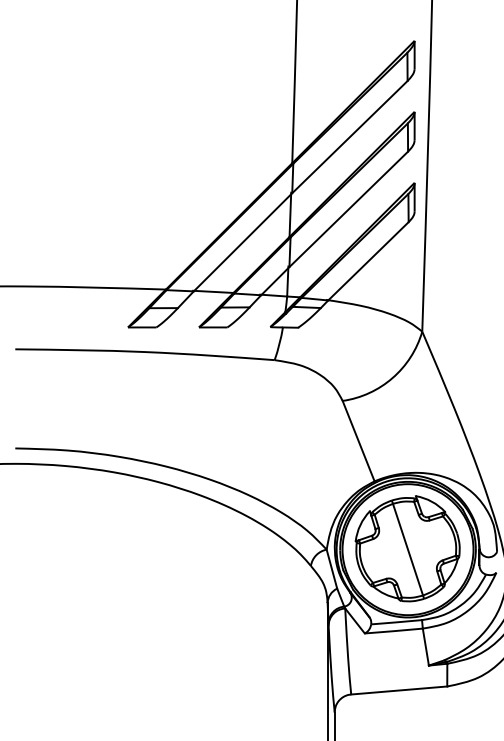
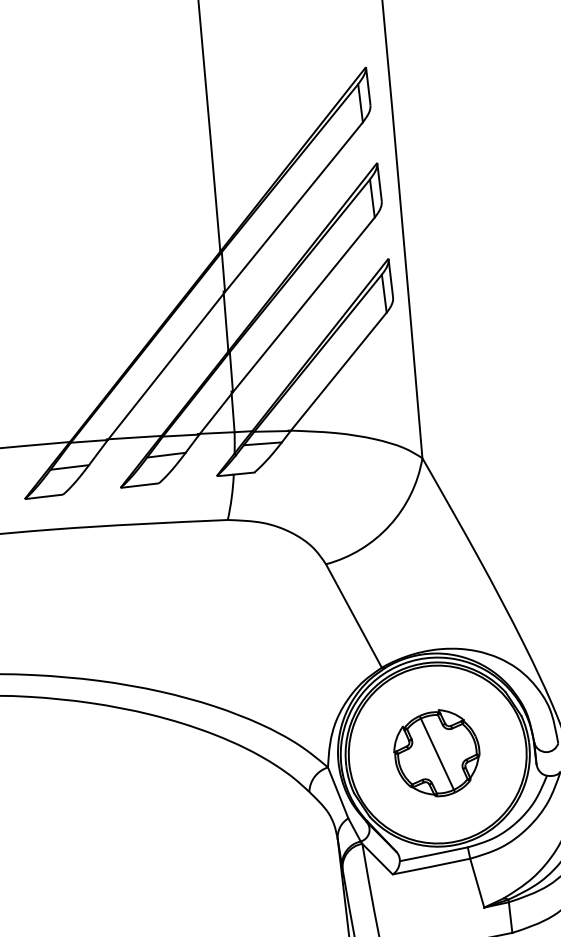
part: (407, 548) -> (436, 753), size x0.6

